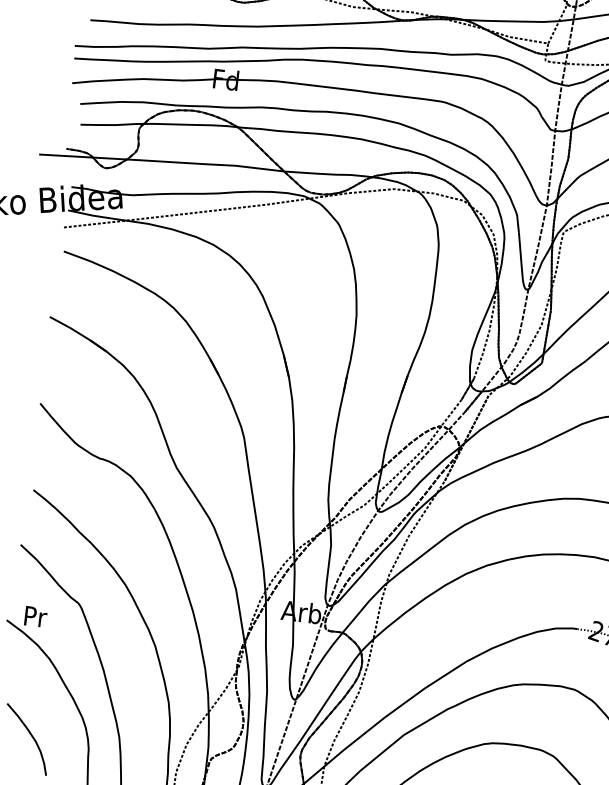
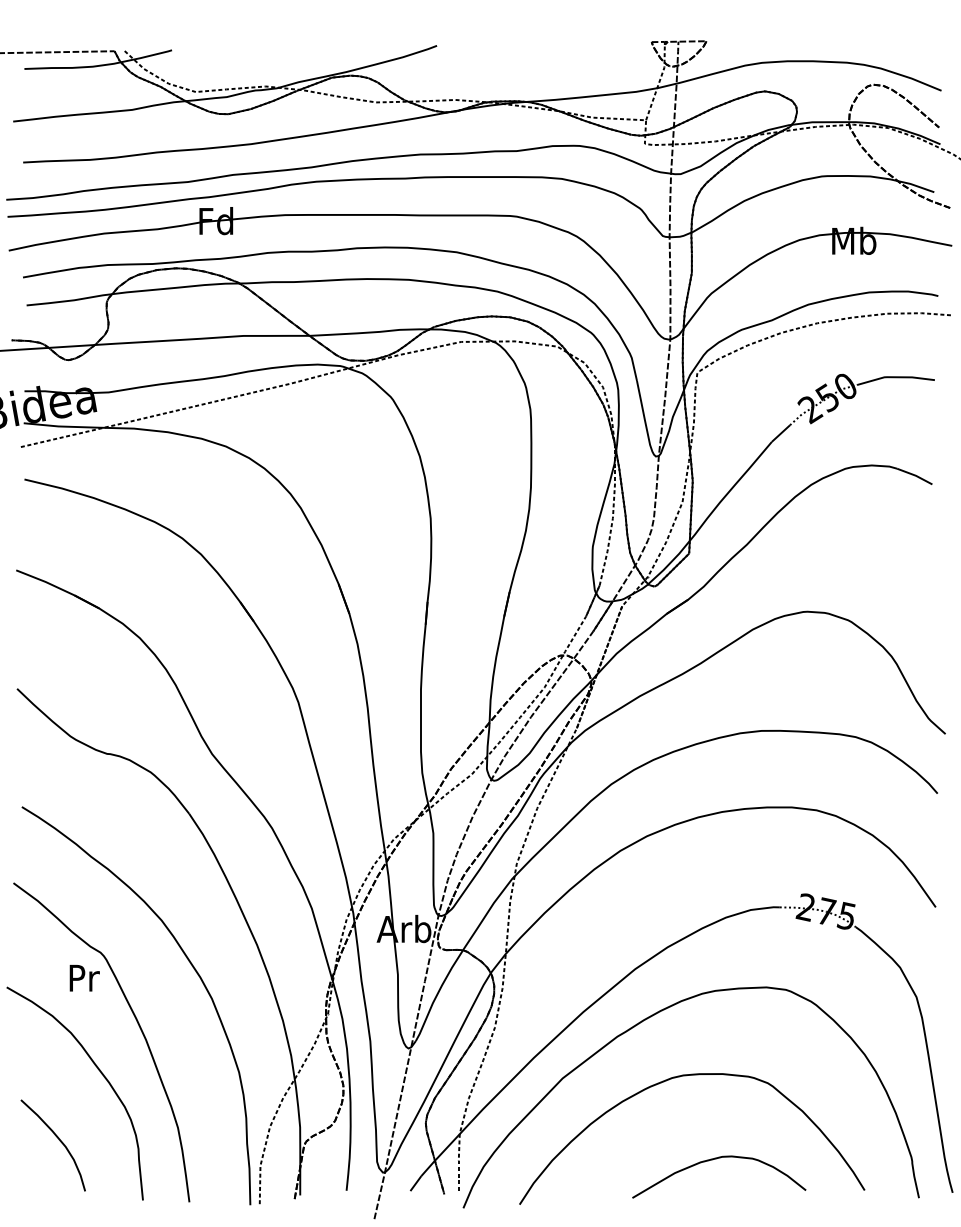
text: (35, 617) -> (84, 978), moved

